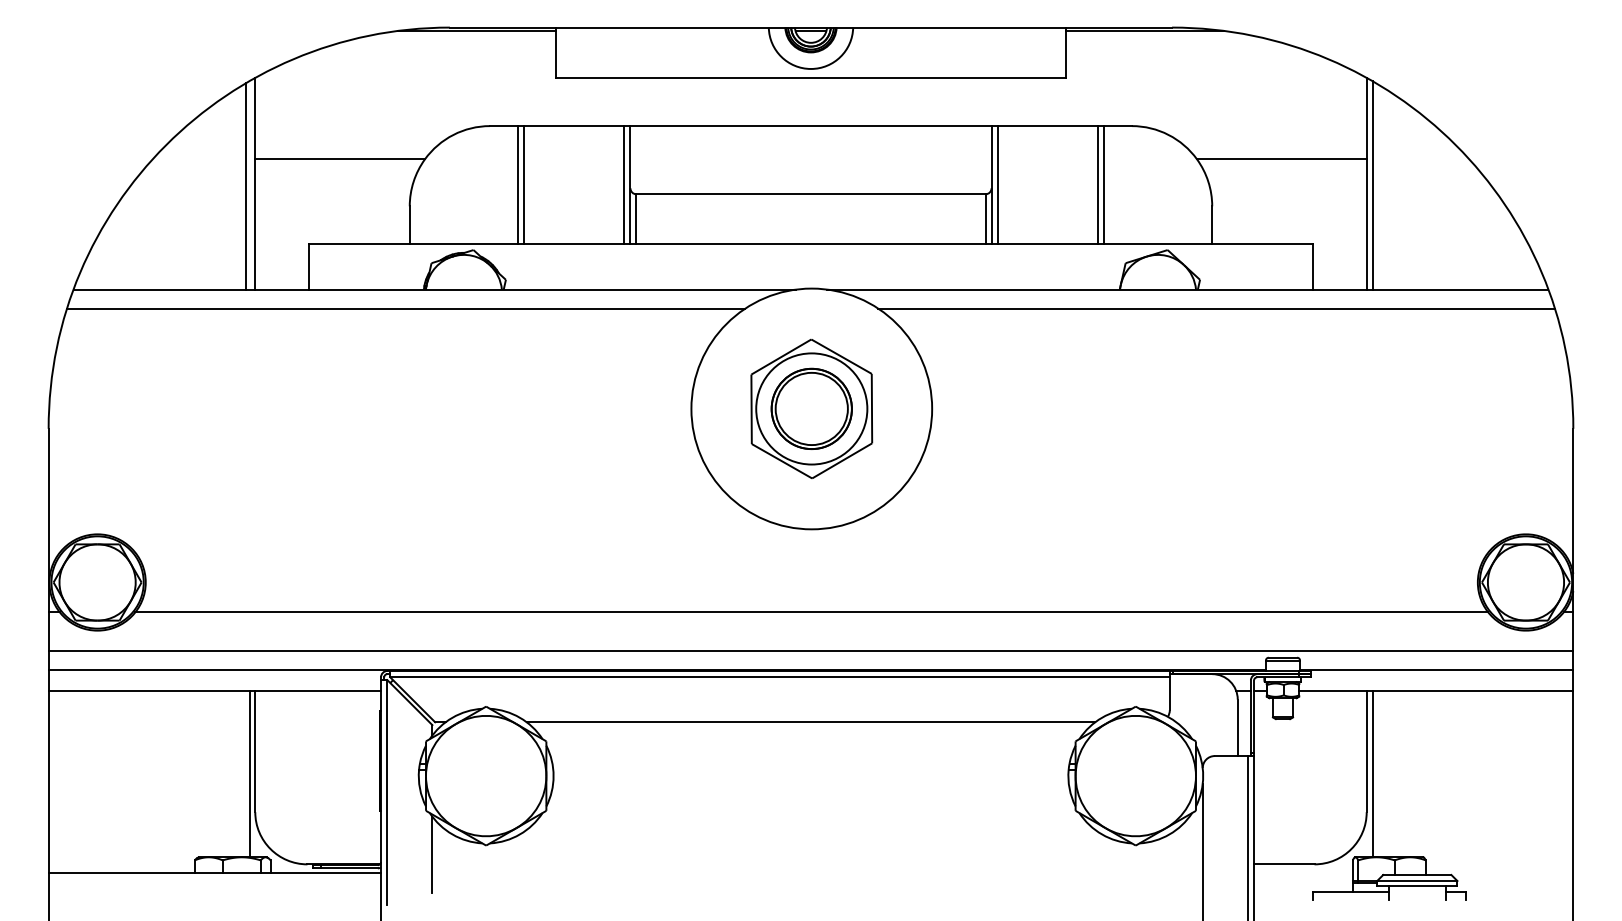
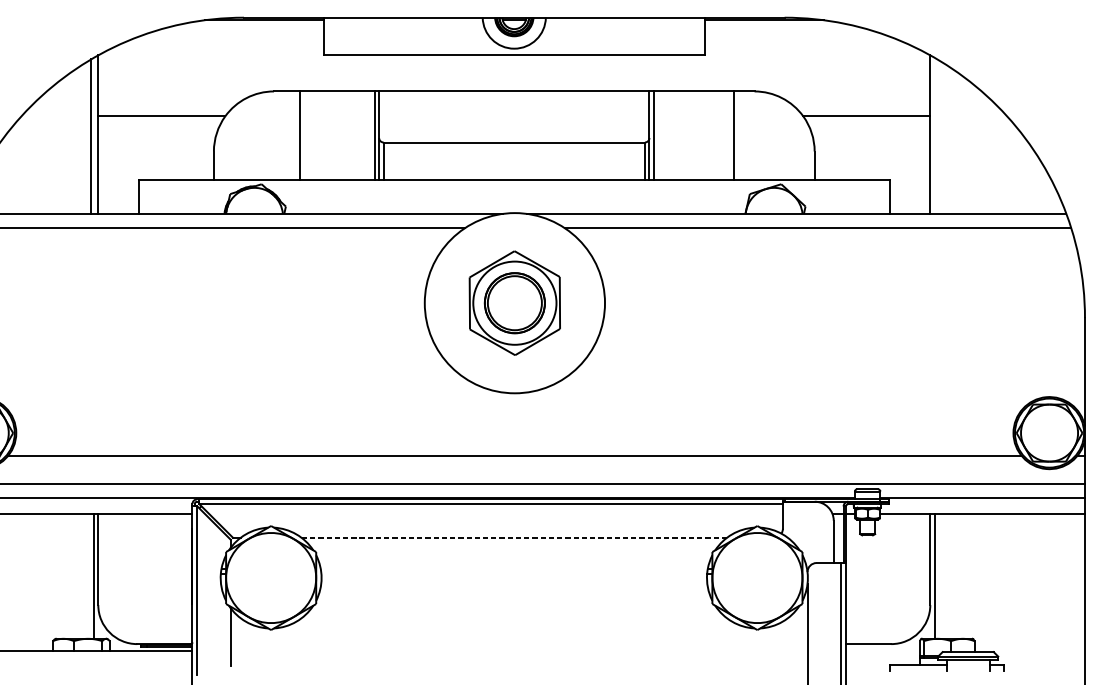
line: (518, 185) -> (295, 135), removed
line: (1097, 185) -> (728, 135), removed
line: (1372, 185) -> (934, 135), removed
line: (810, 722) -> (513, 537), solid -> dashed

